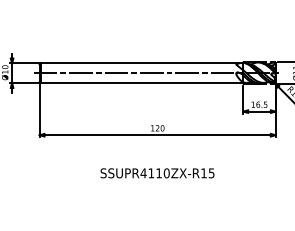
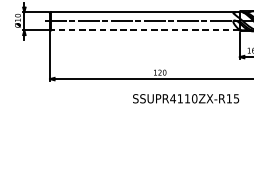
line: (141, 83) -> (145, 30), solid -> dashed
text: (157, 173) -> (186, 98), moved

